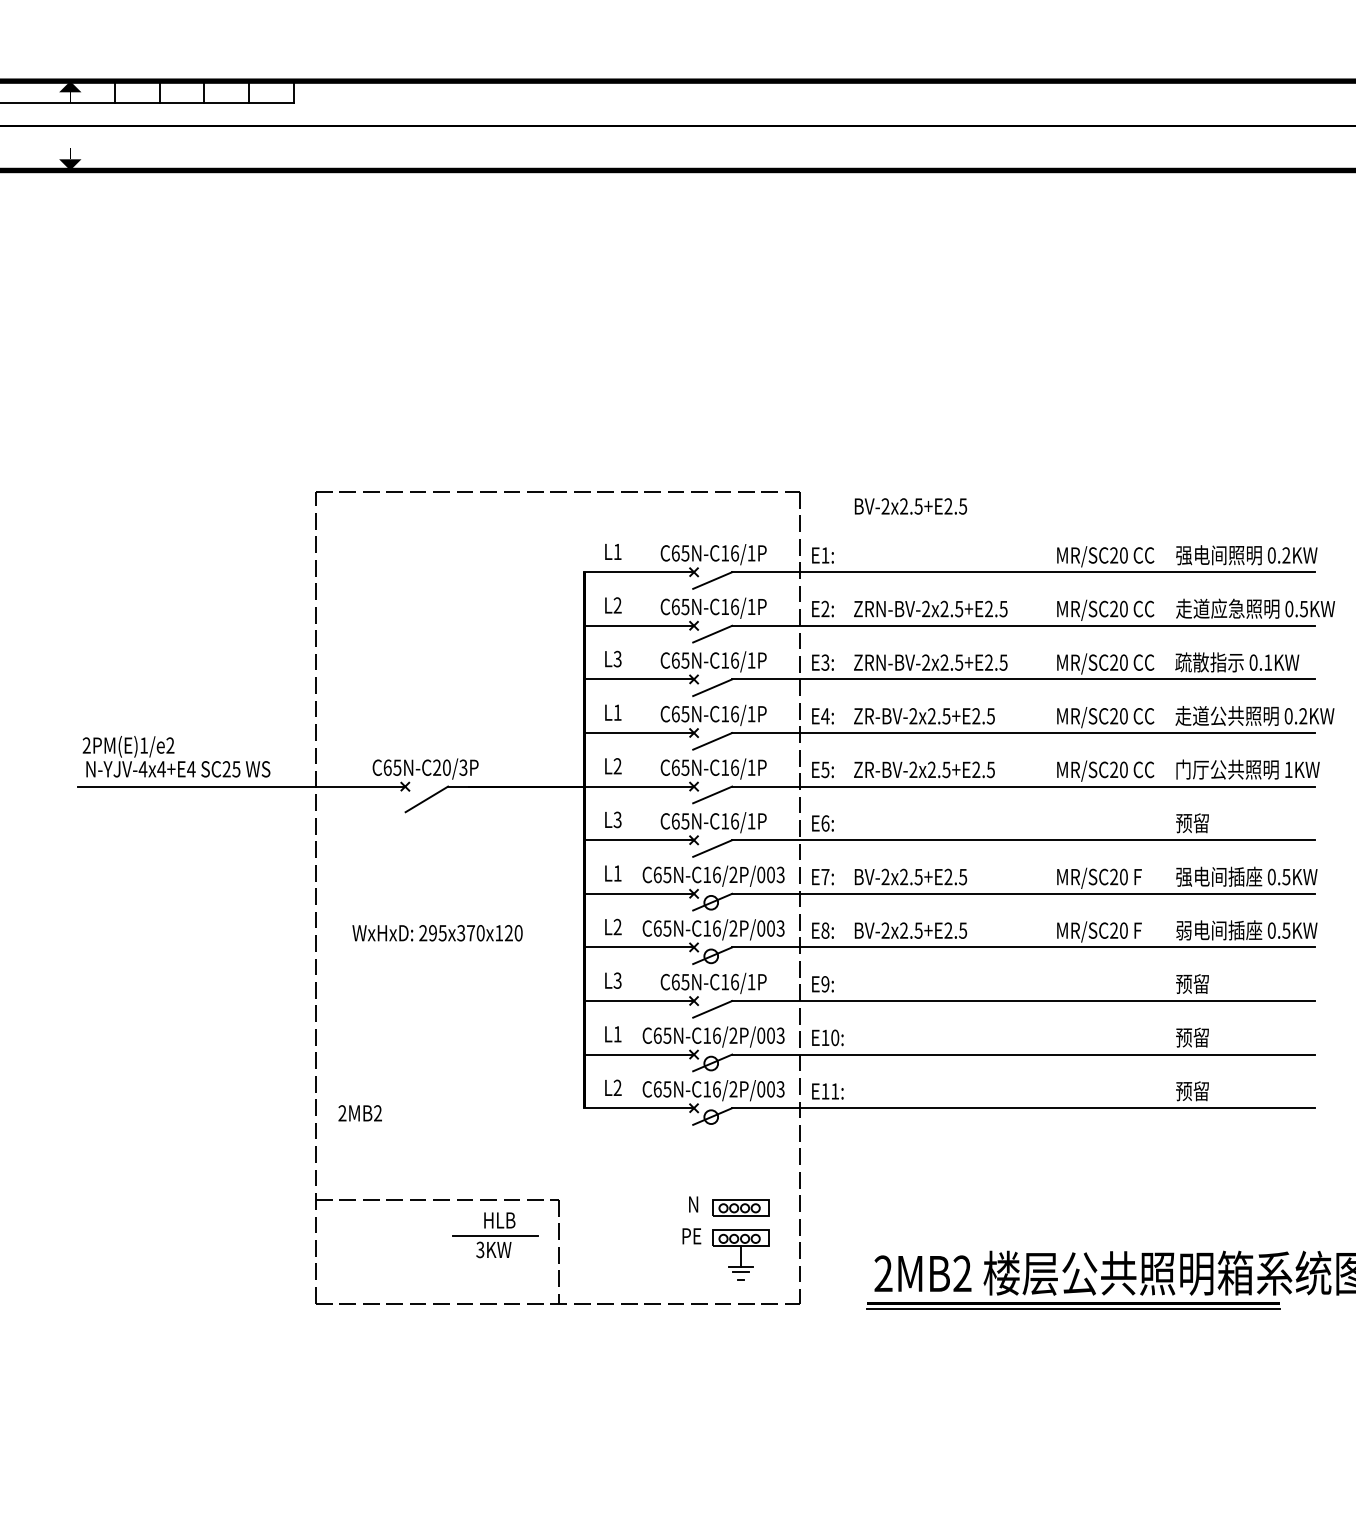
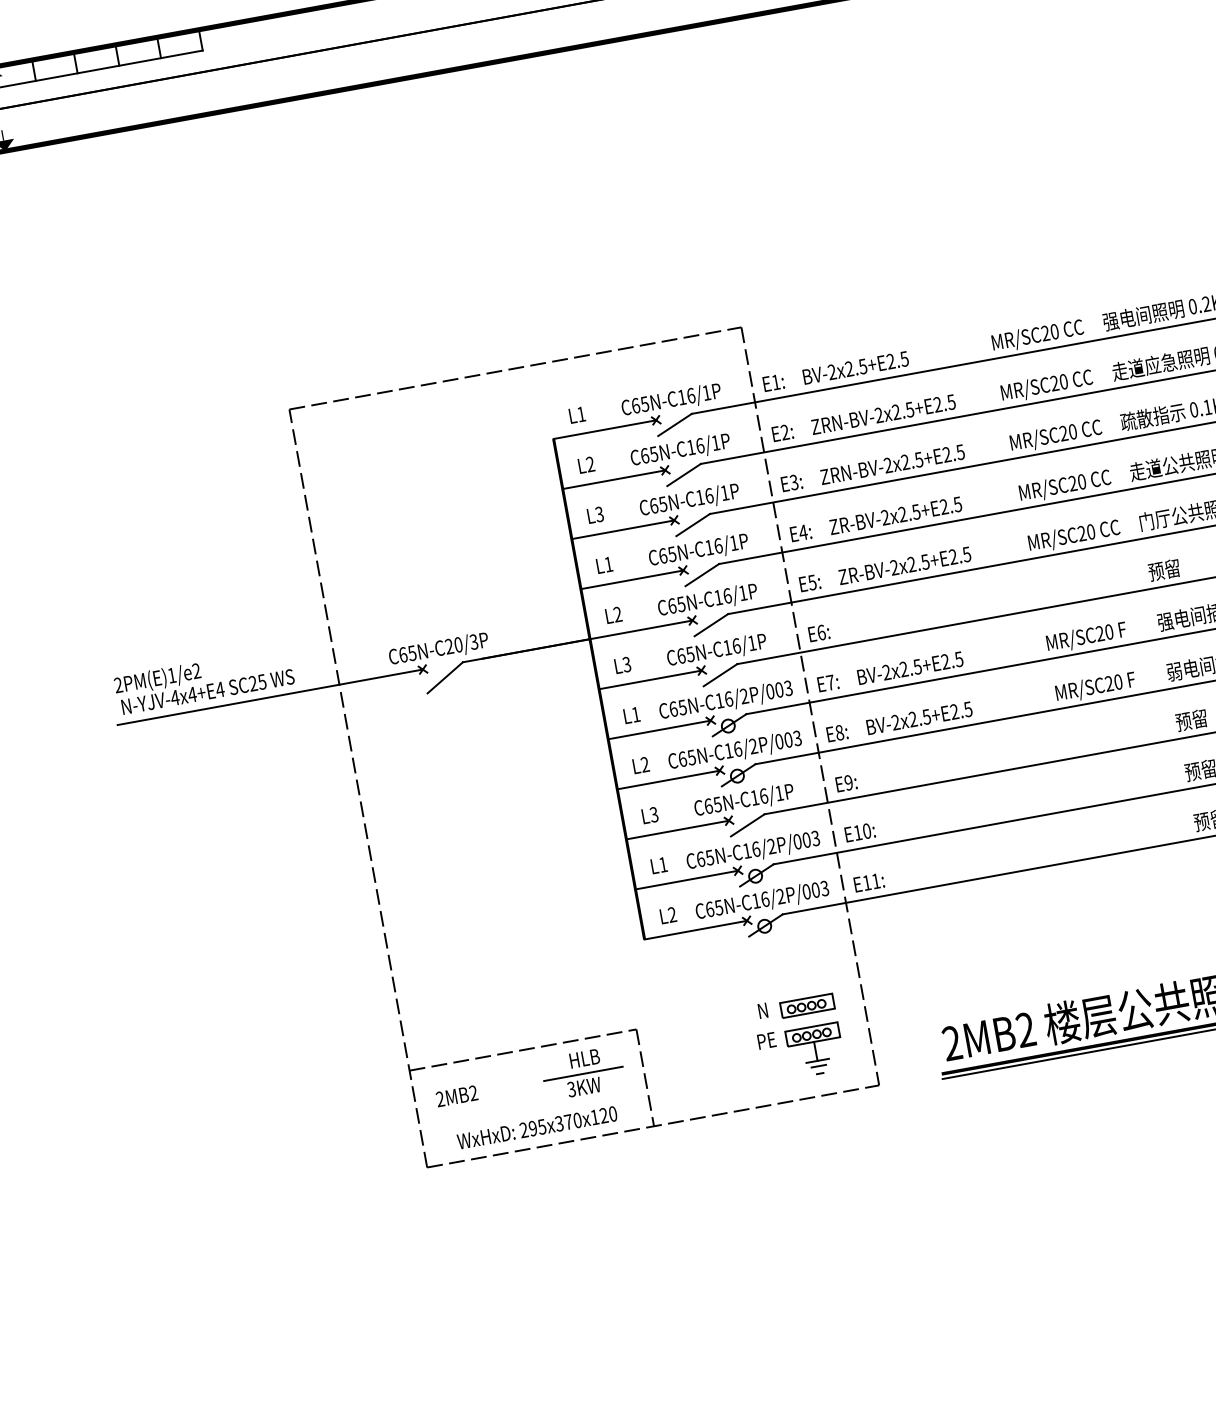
text: (910, 506) -> (855, 368), moved
text: (437, 933) -> (537, 1128), moved
text: (359, 1113) -> (456, 1096), moved

